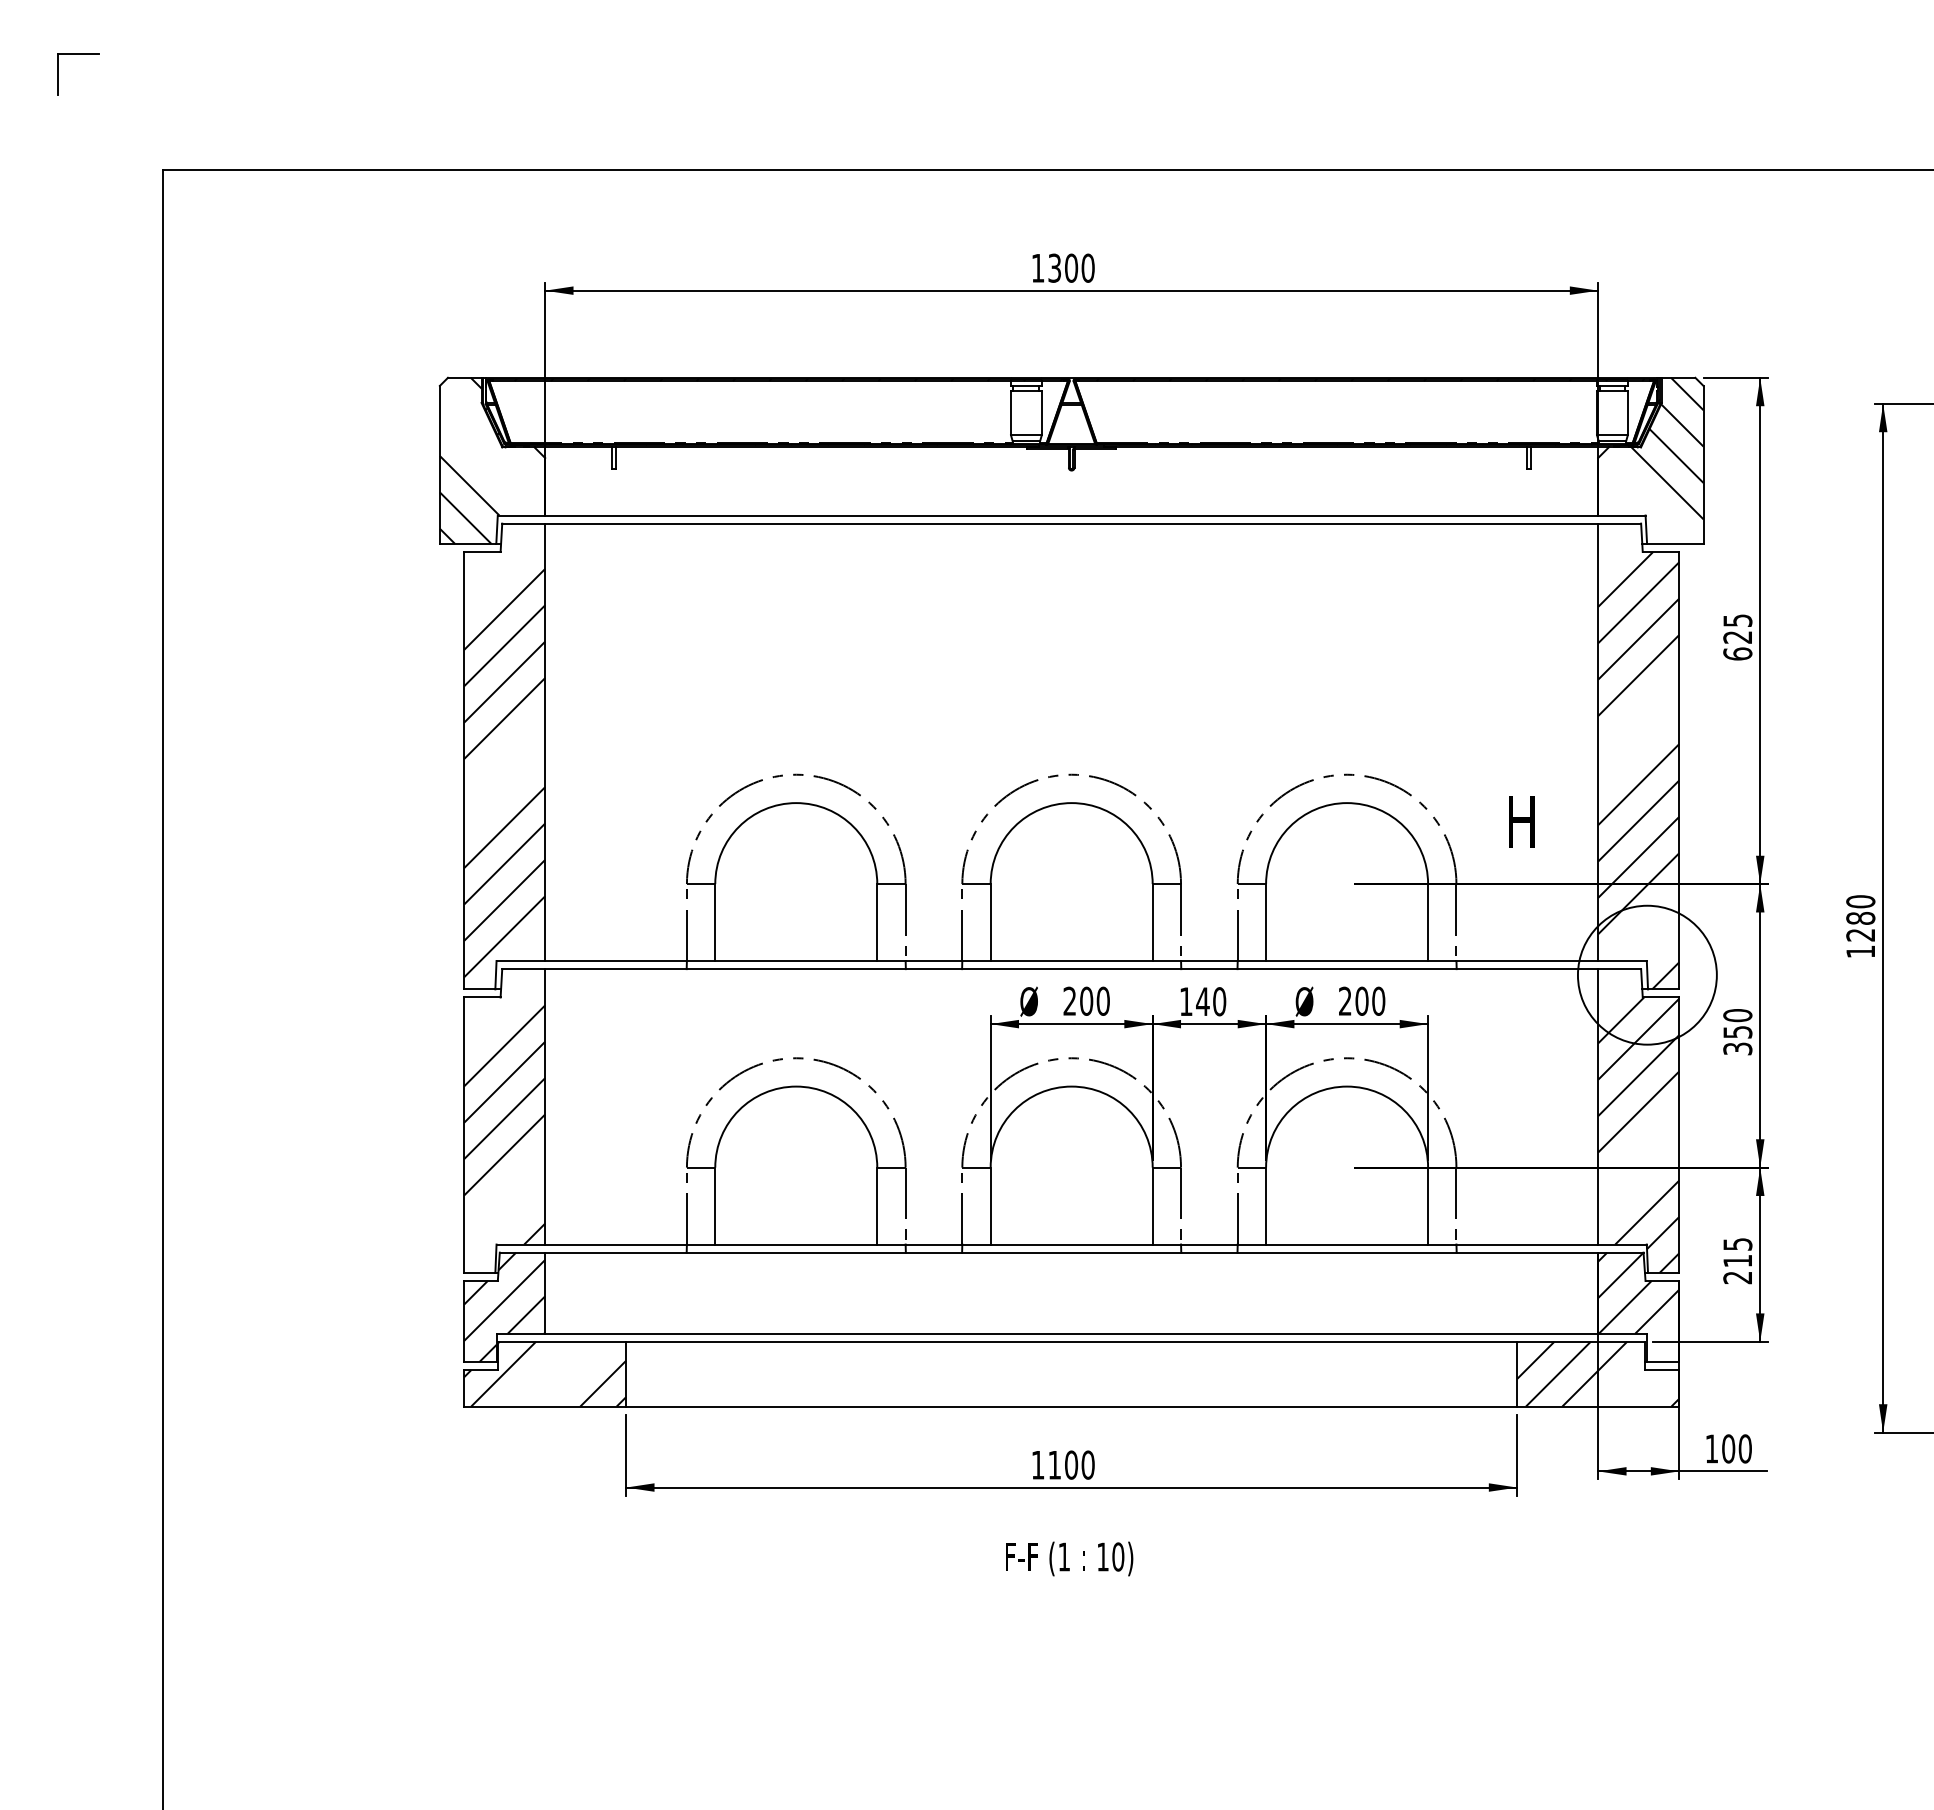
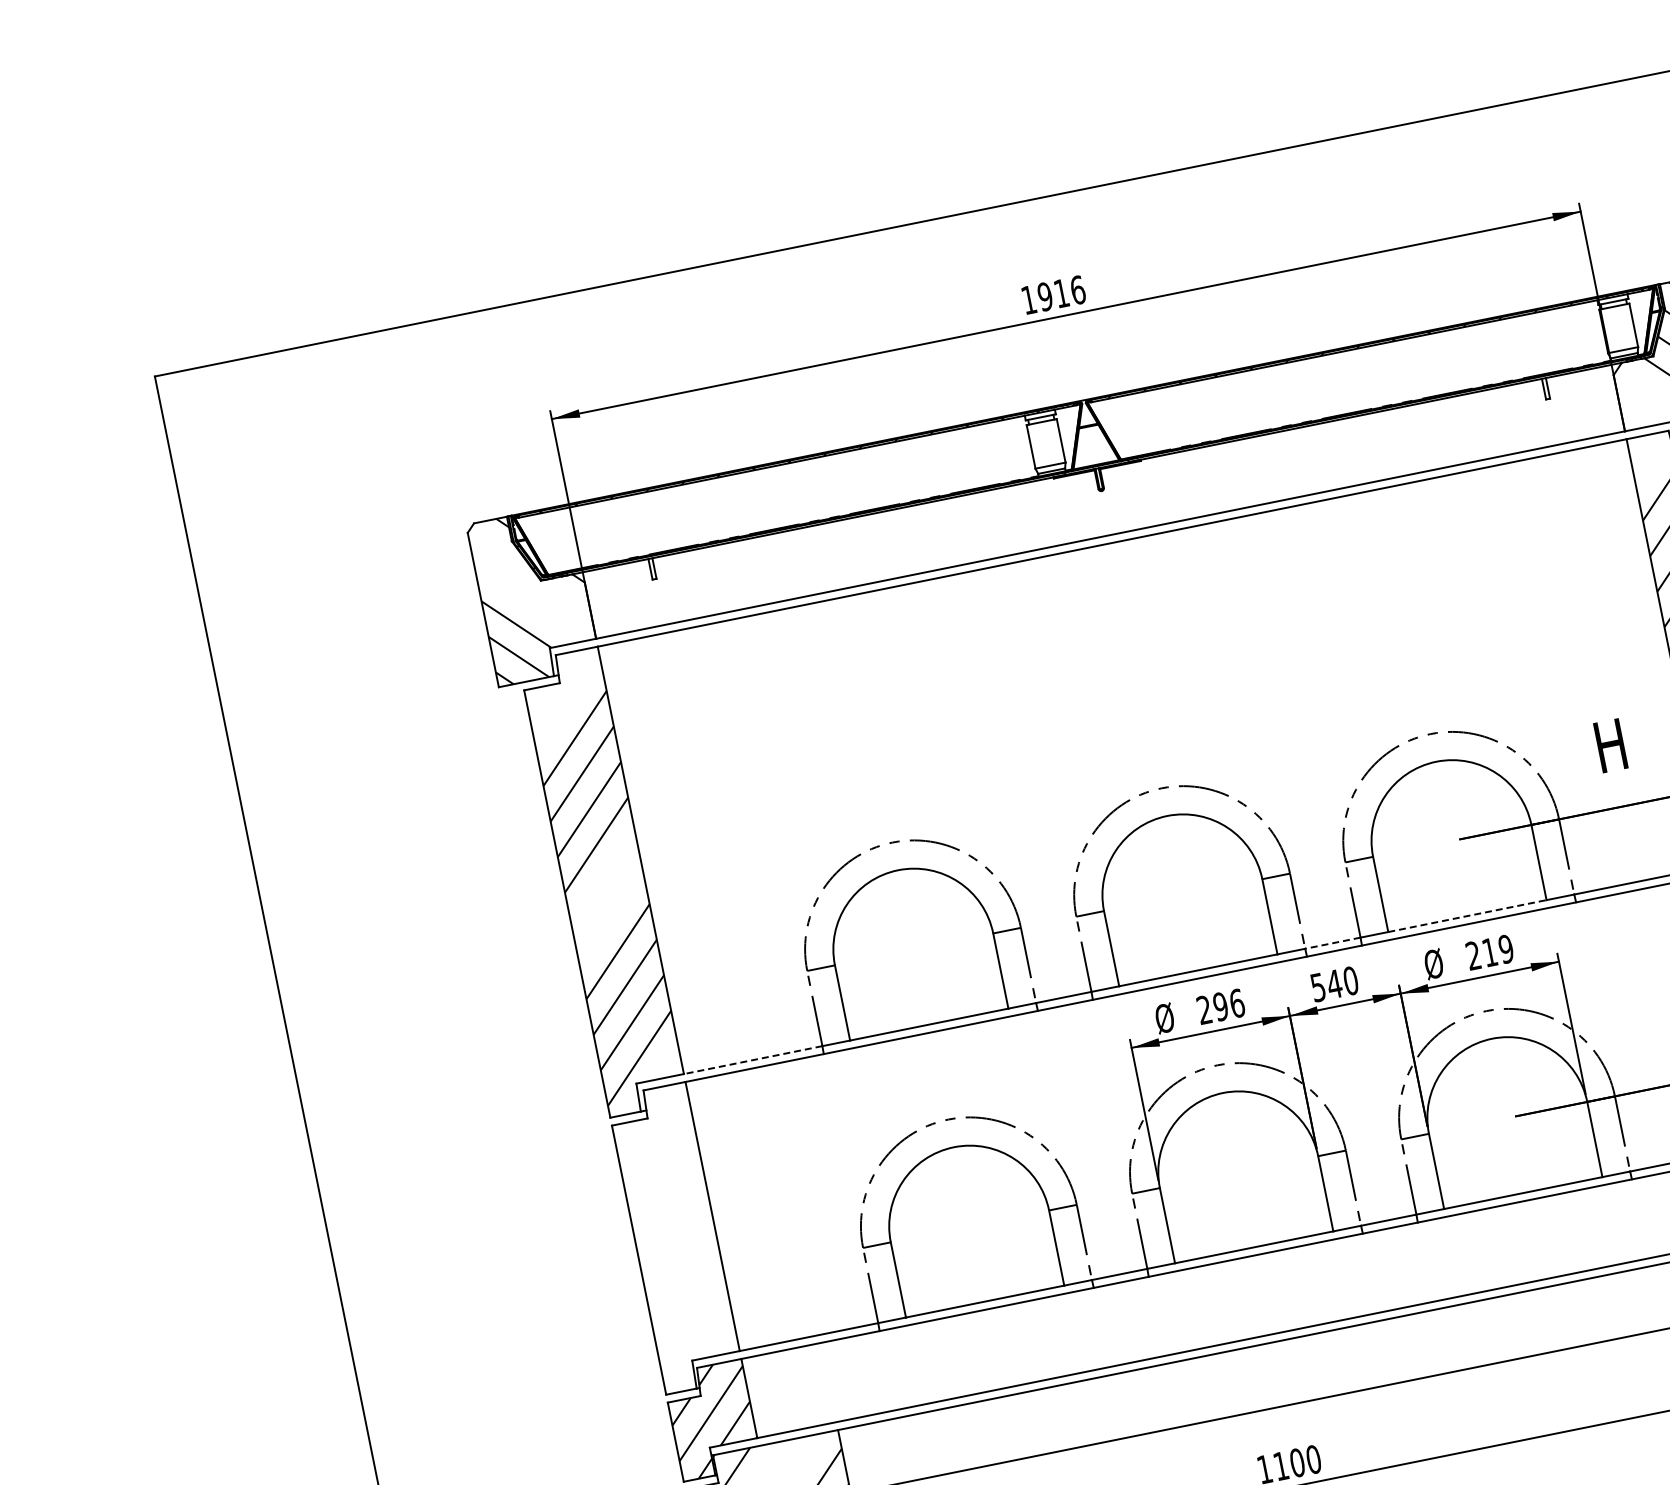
part: (78, 54) -> (49, 280), removed
text: (1071, 267) -> (1061, 292), 1300 -> 1916
line: (616, 961) -> (753, 1060), solid -> dashed
line: (1208, 961) -> (1332, 943), solid -> dashed
line: (1347, 961) -> (1467, 916), solid -> dashed
text: (1094, 1000) -> (1228, 1004), 200 -> 296
text: (1370, 1000) -> (1498, 950), 200 -> 219
text: (1186, 1001) -> (1318, 987), 140 -> 540
hatch: (504, 1124) -> (676, 1241), removed

